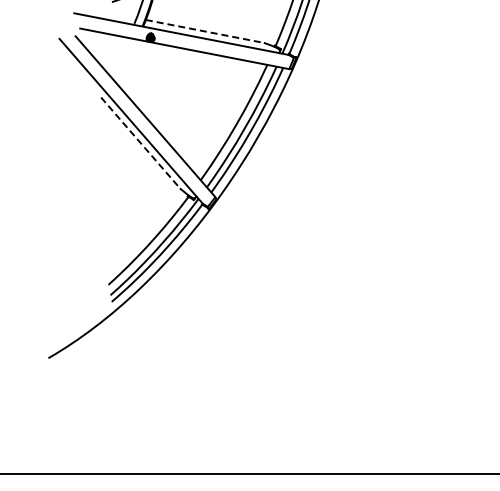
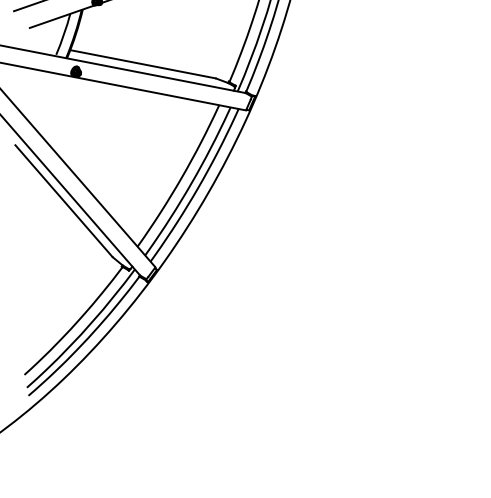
line: (205, 31) -> (143, 64), dashed -> solid
line: (141, 143) -> (64, 201), dashed -> solid

